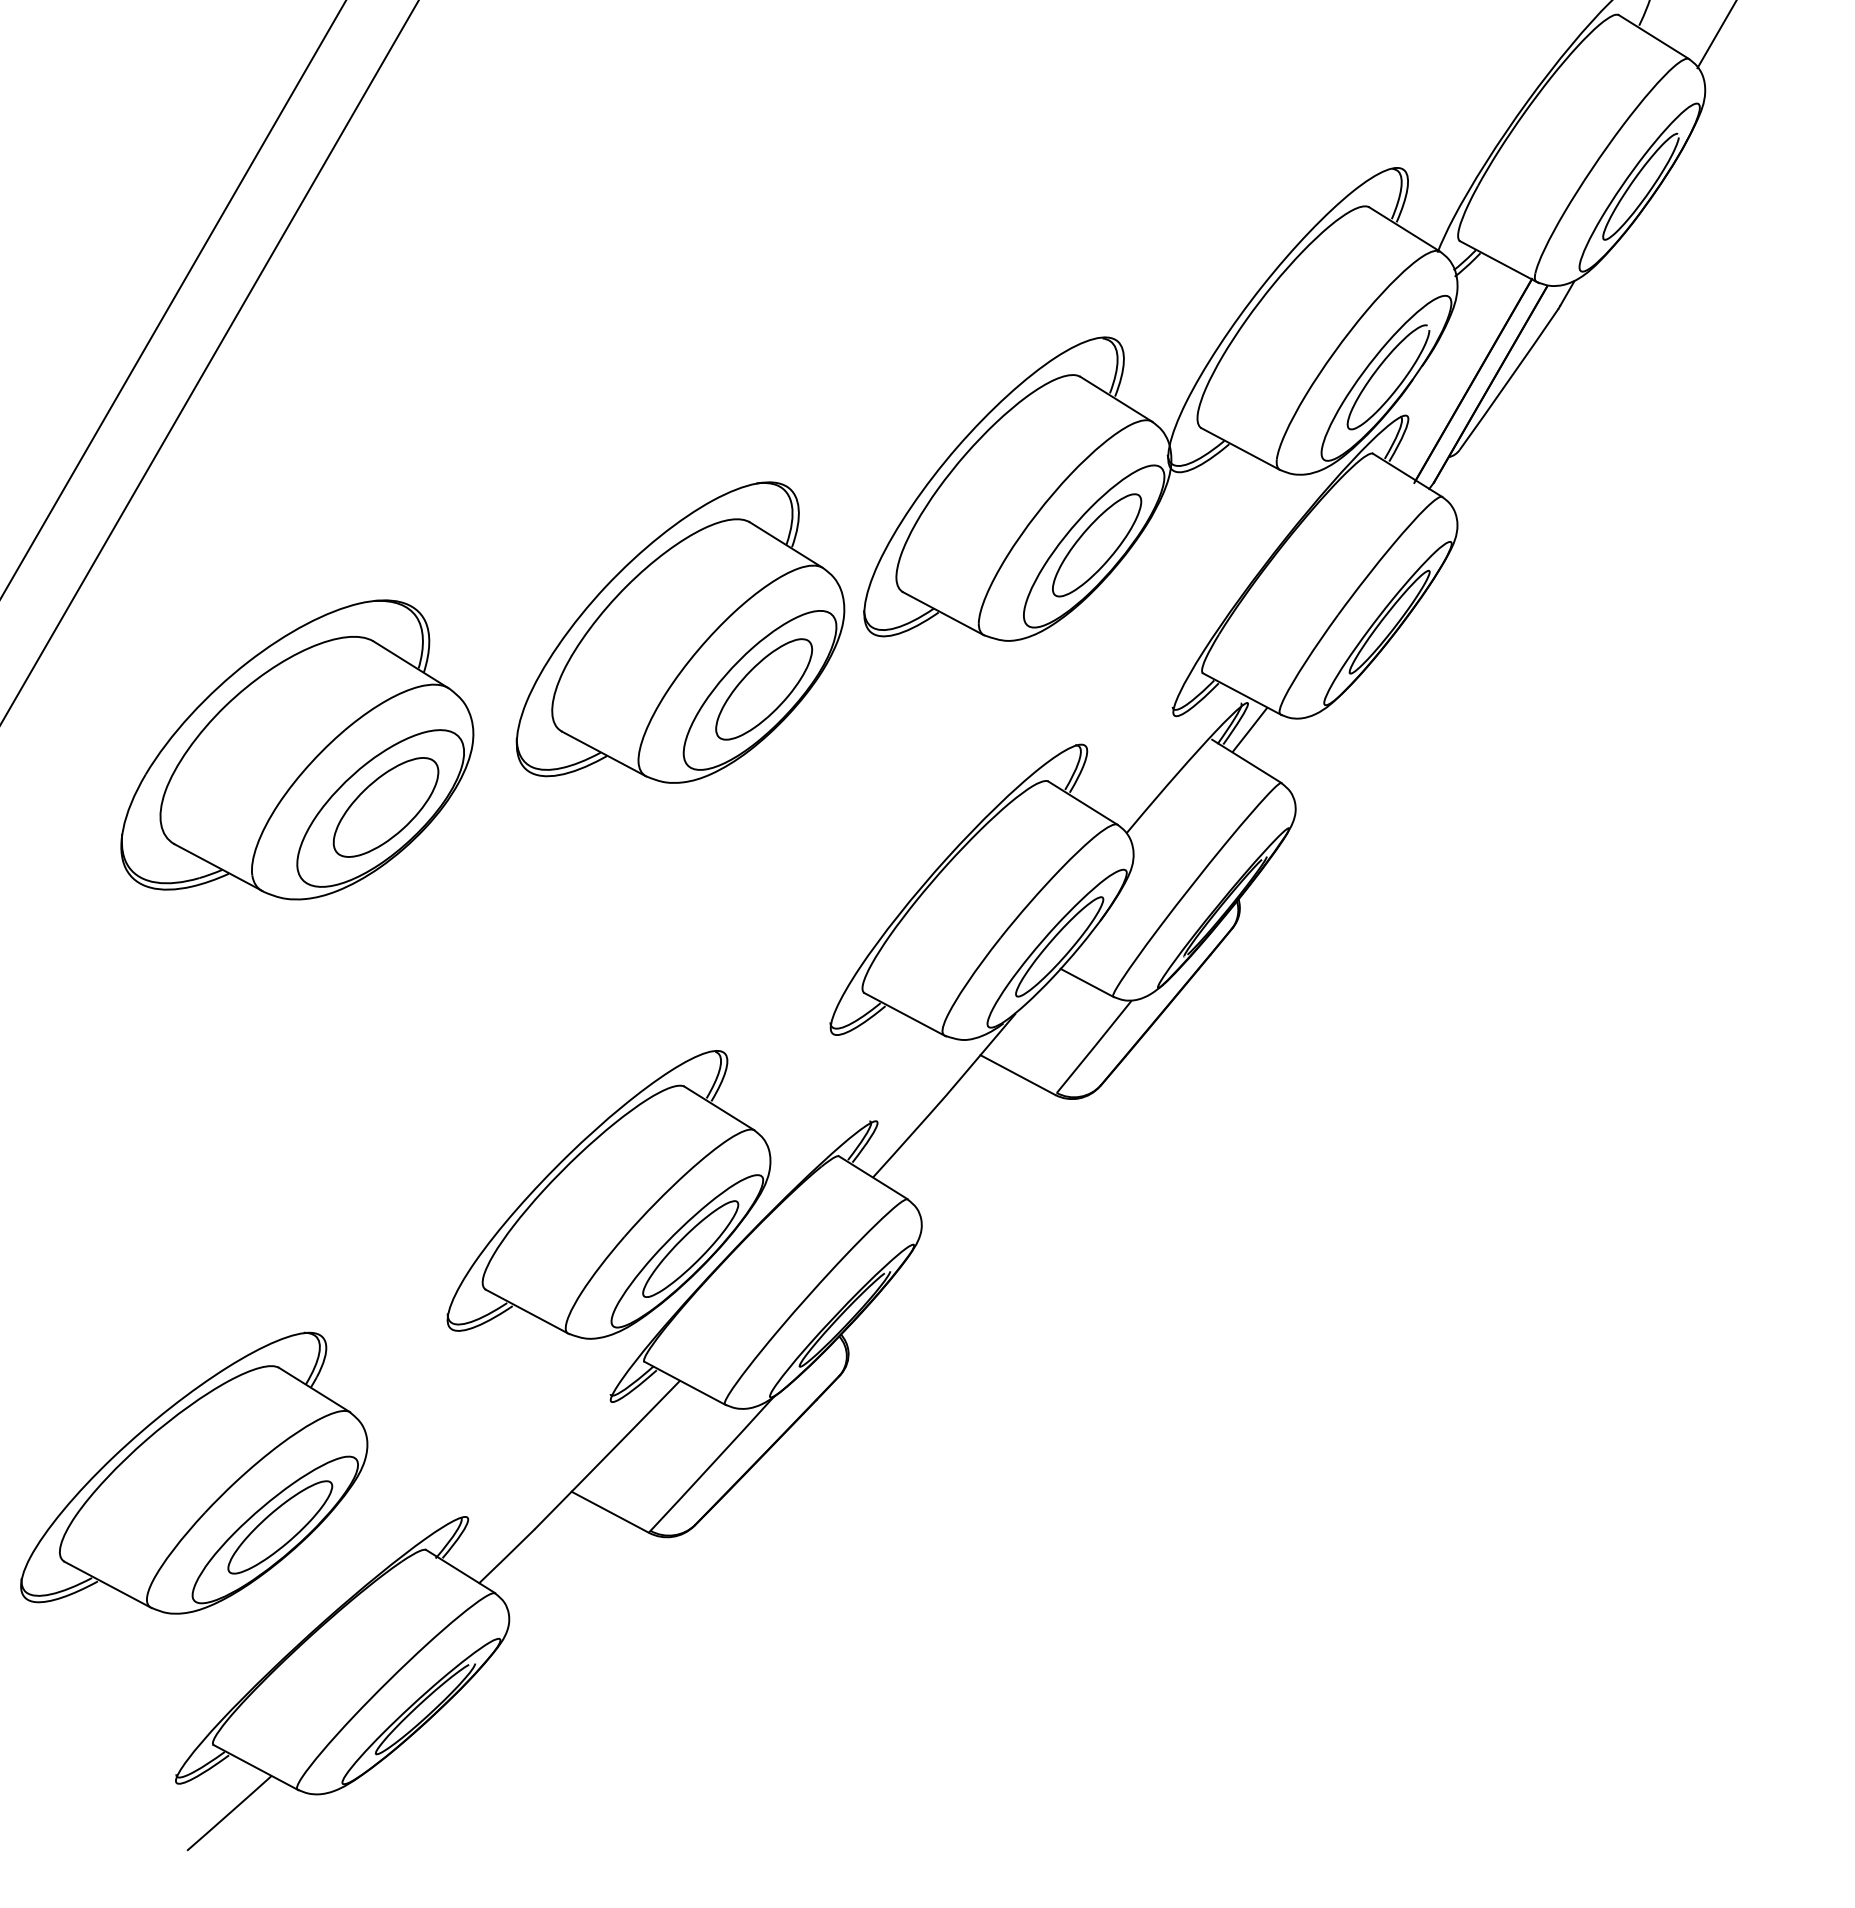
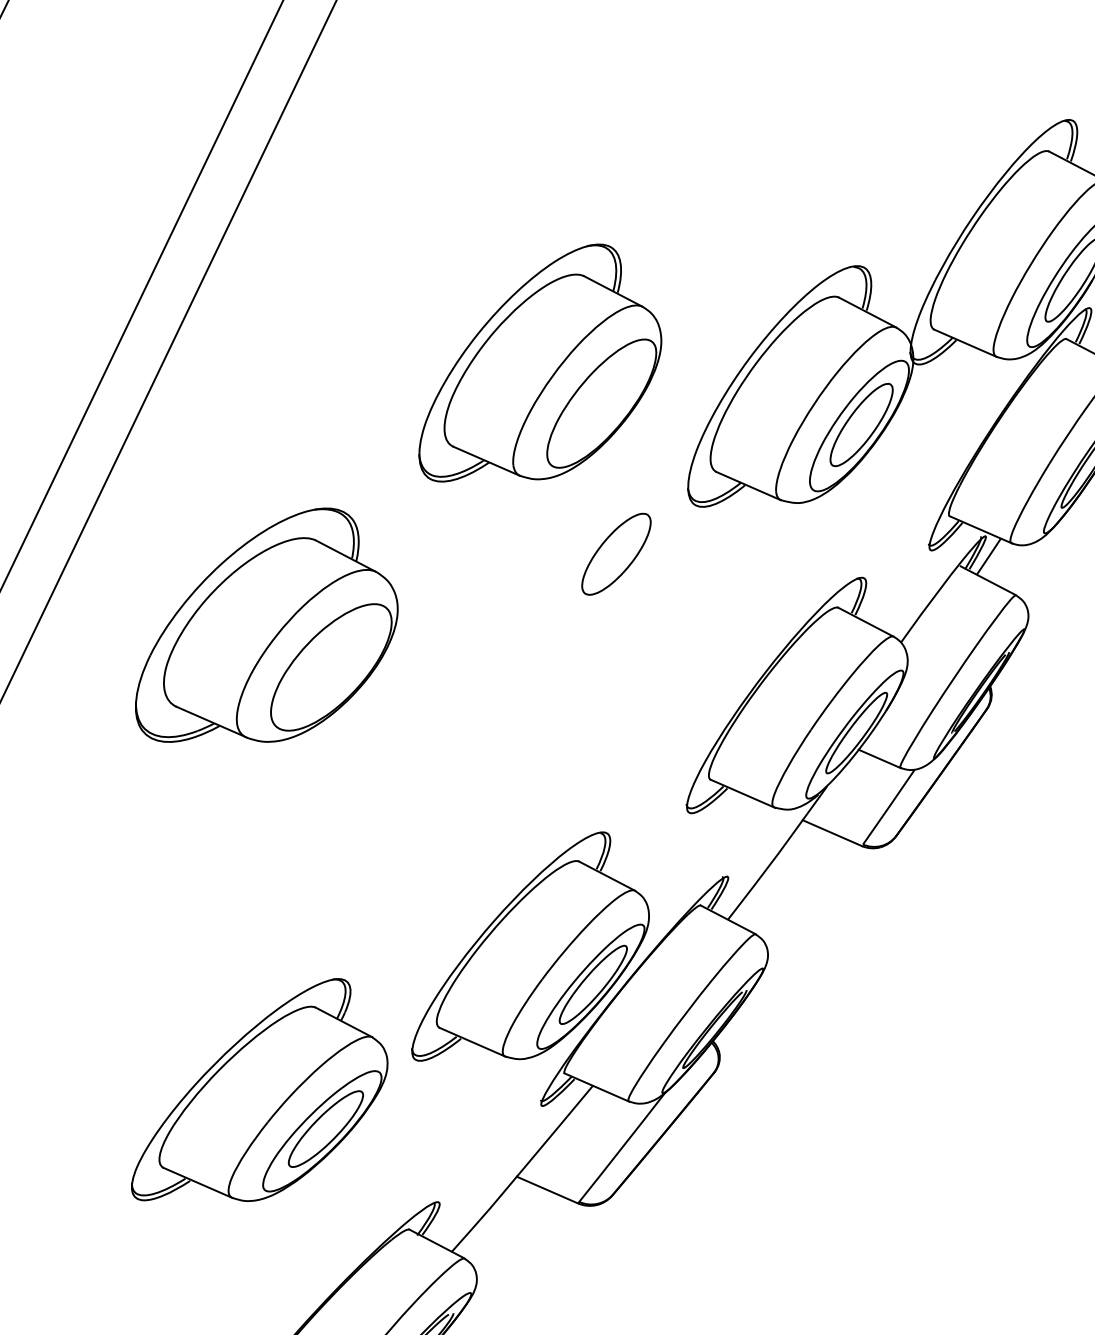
part: (680, 632) -> (537, 364), moved
part: (385, 807) -> (334, 666), removed
part: (194, 1472) -> (257, 1092), moved

